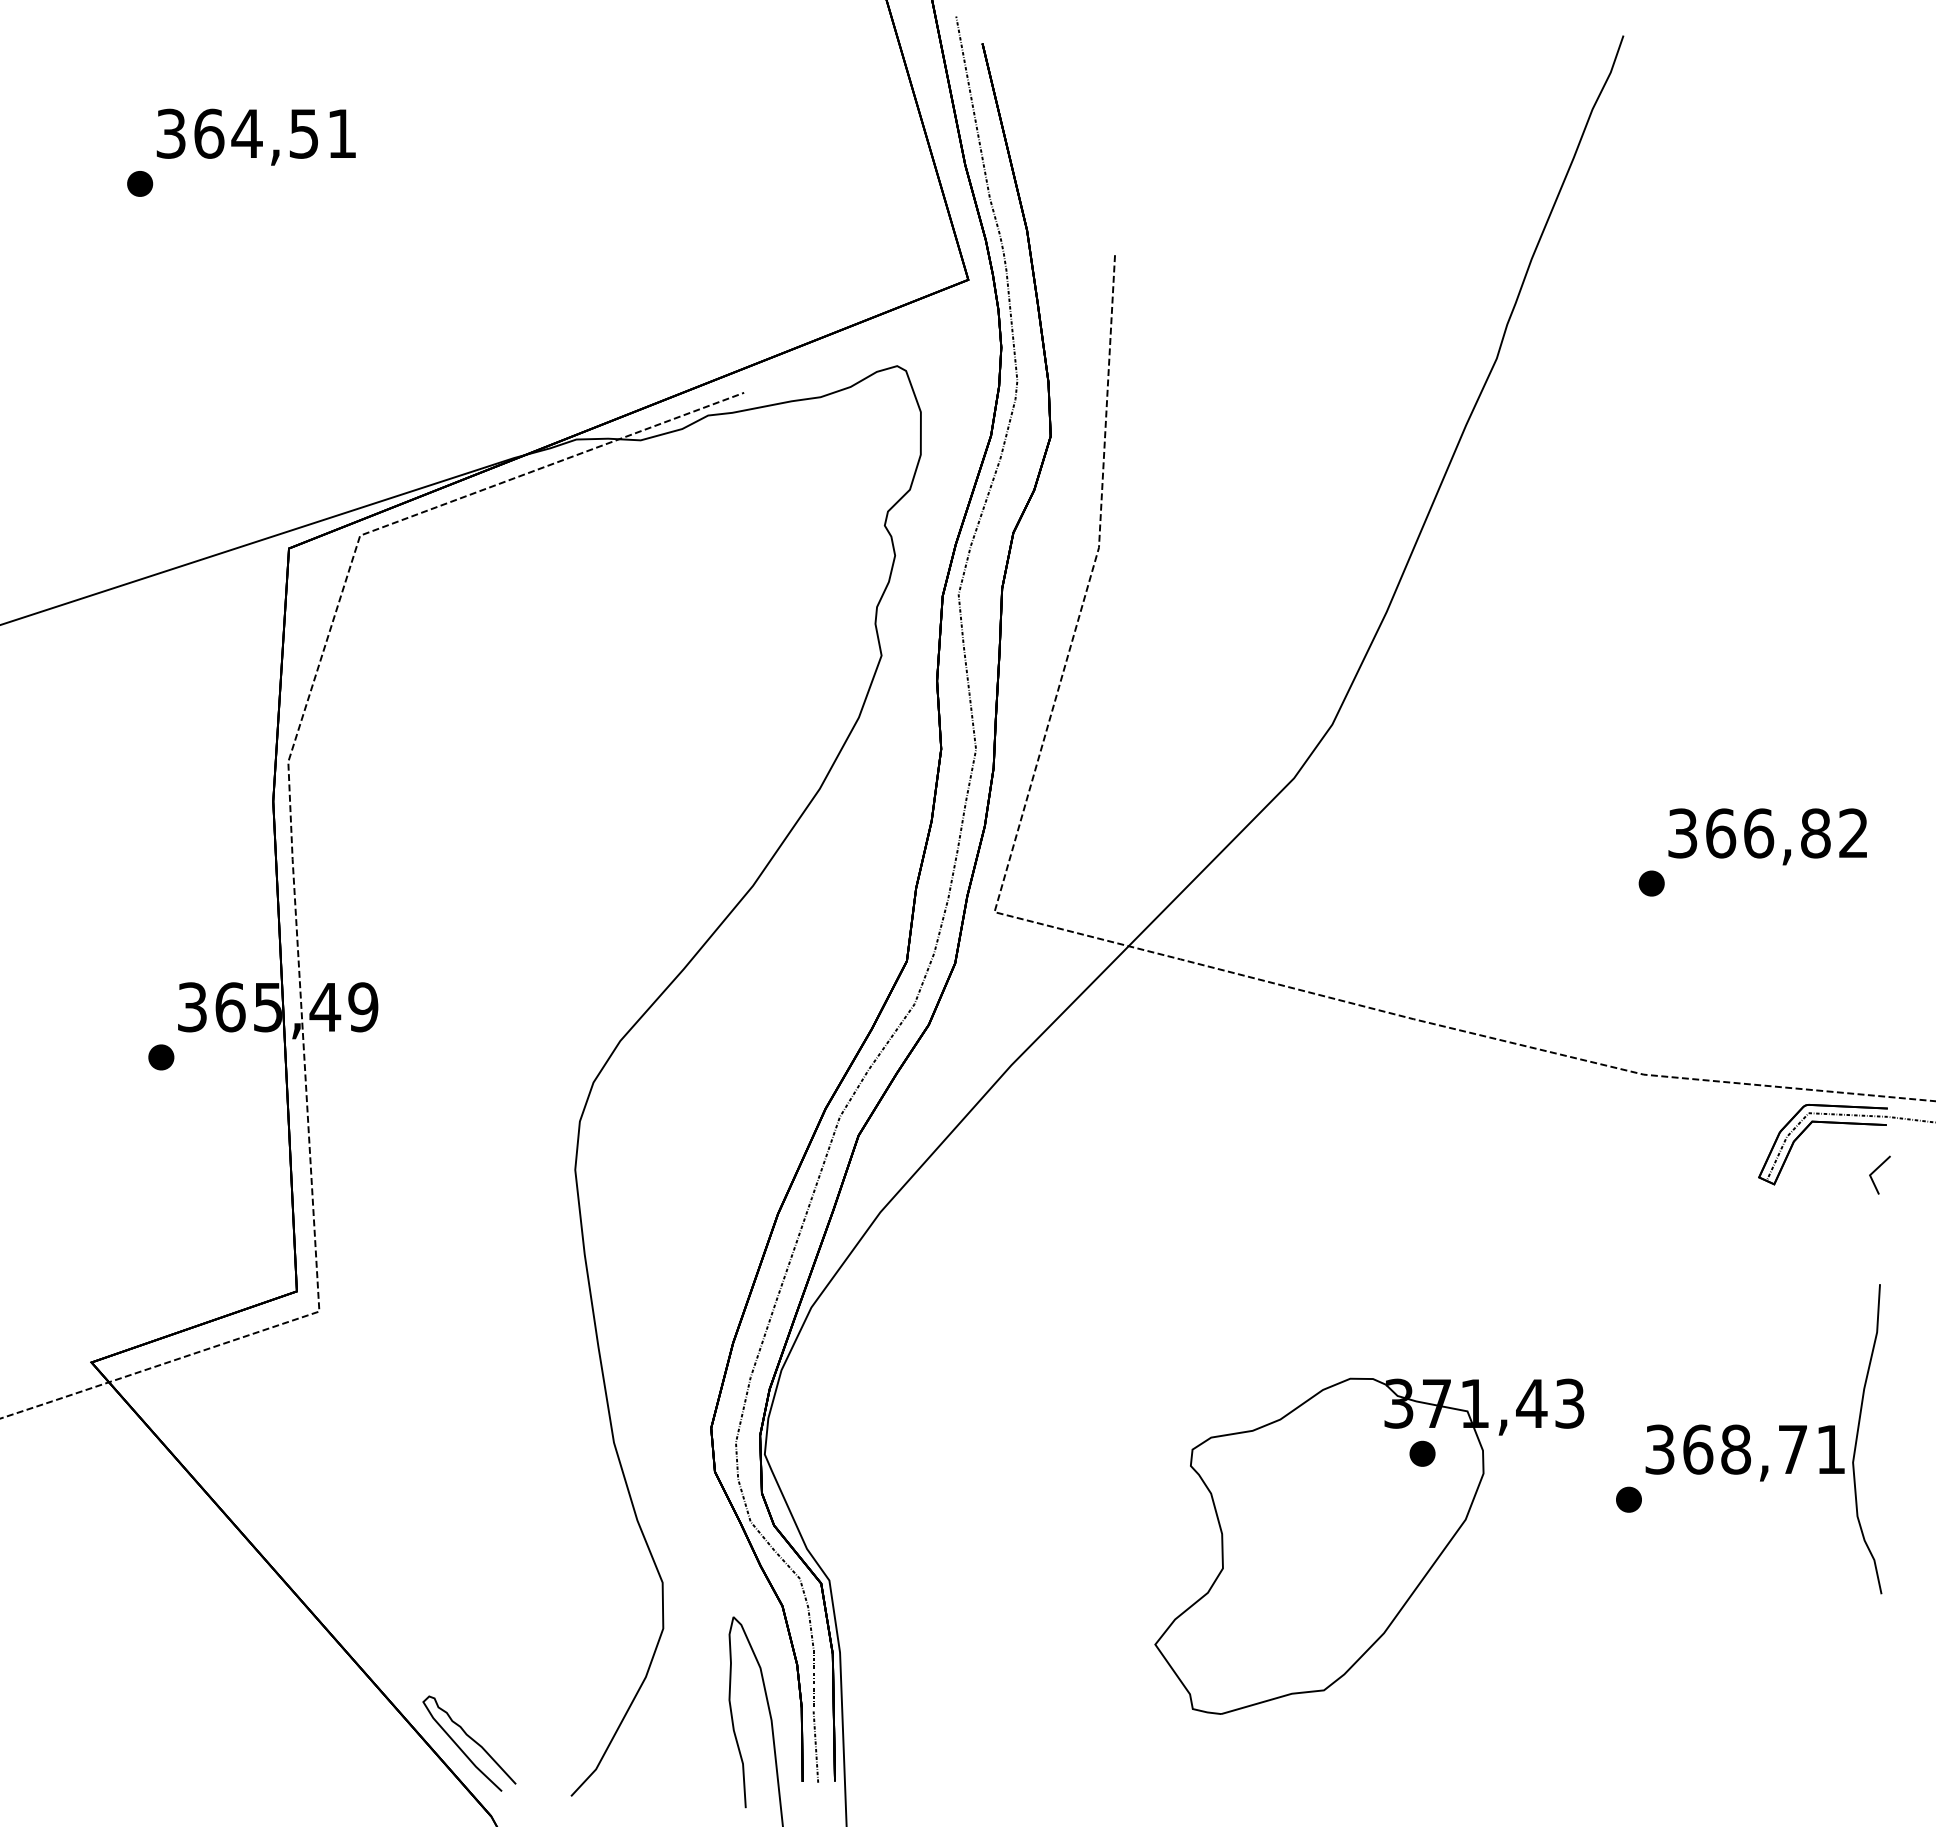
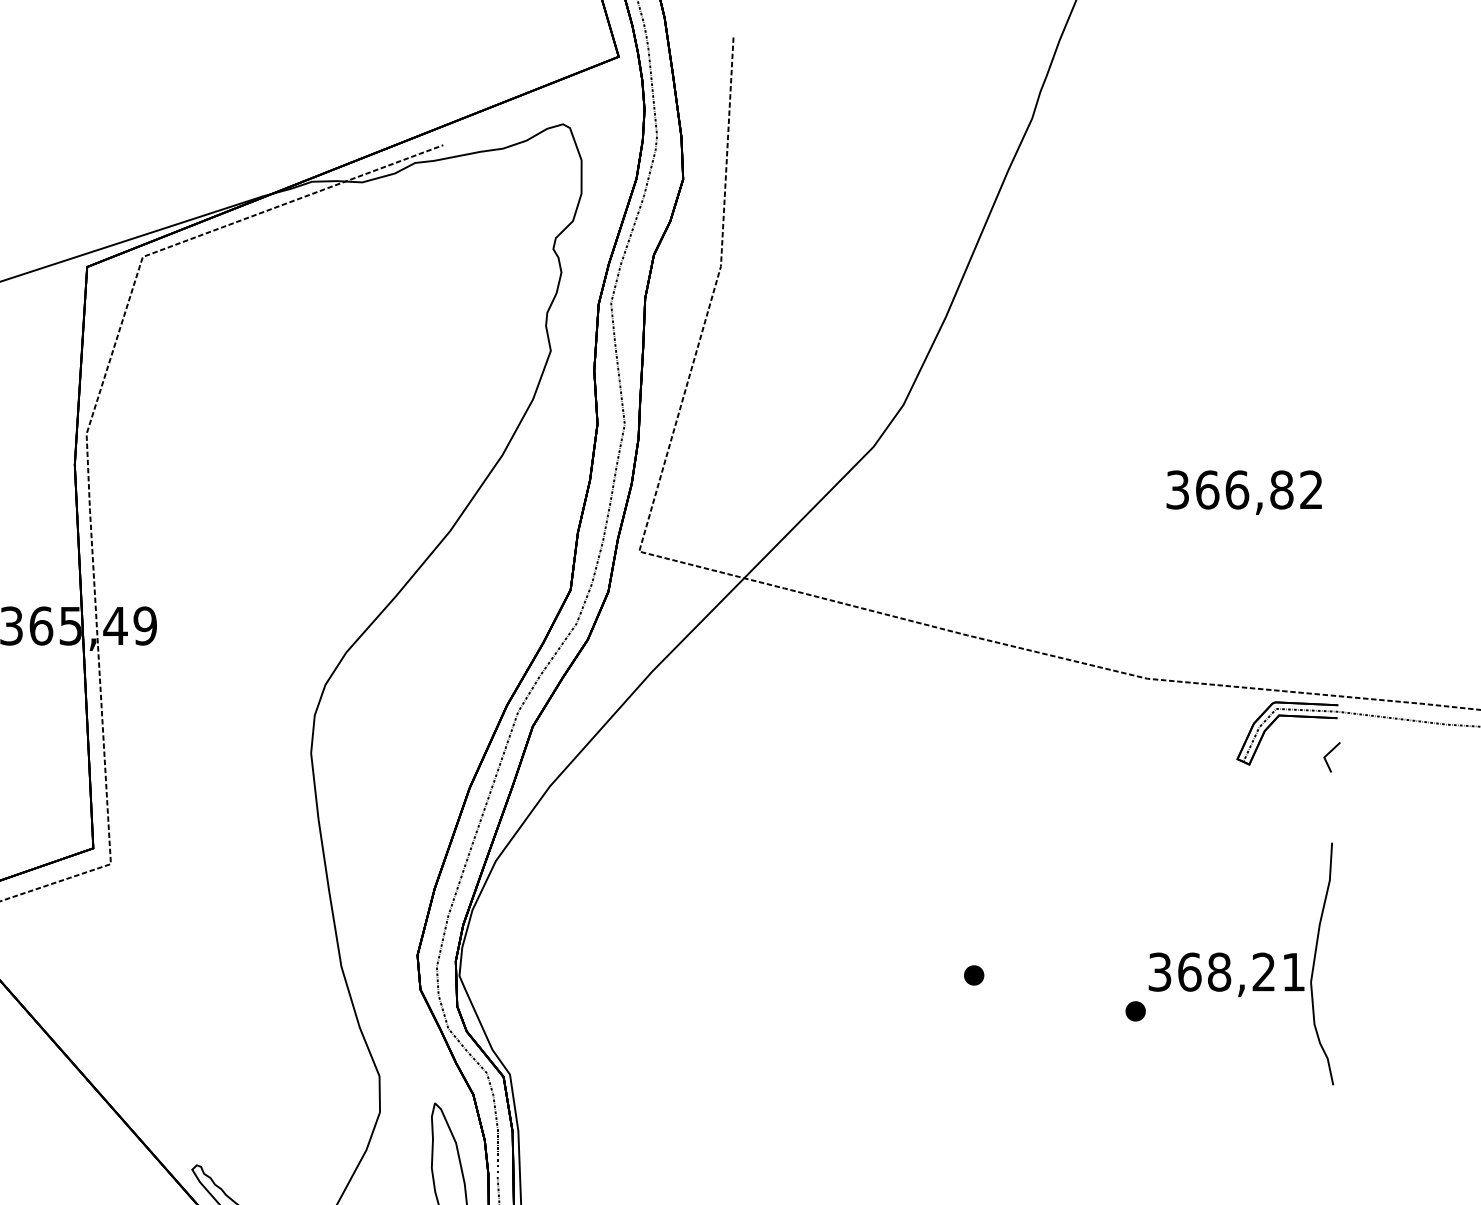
part: (1651, 883) -> (1153, 529), removed
text: (1792, 1448) -> (1263, 971), 368,71 -> 368,21
part: (1369, 1545) -> (932, 1047), removed

